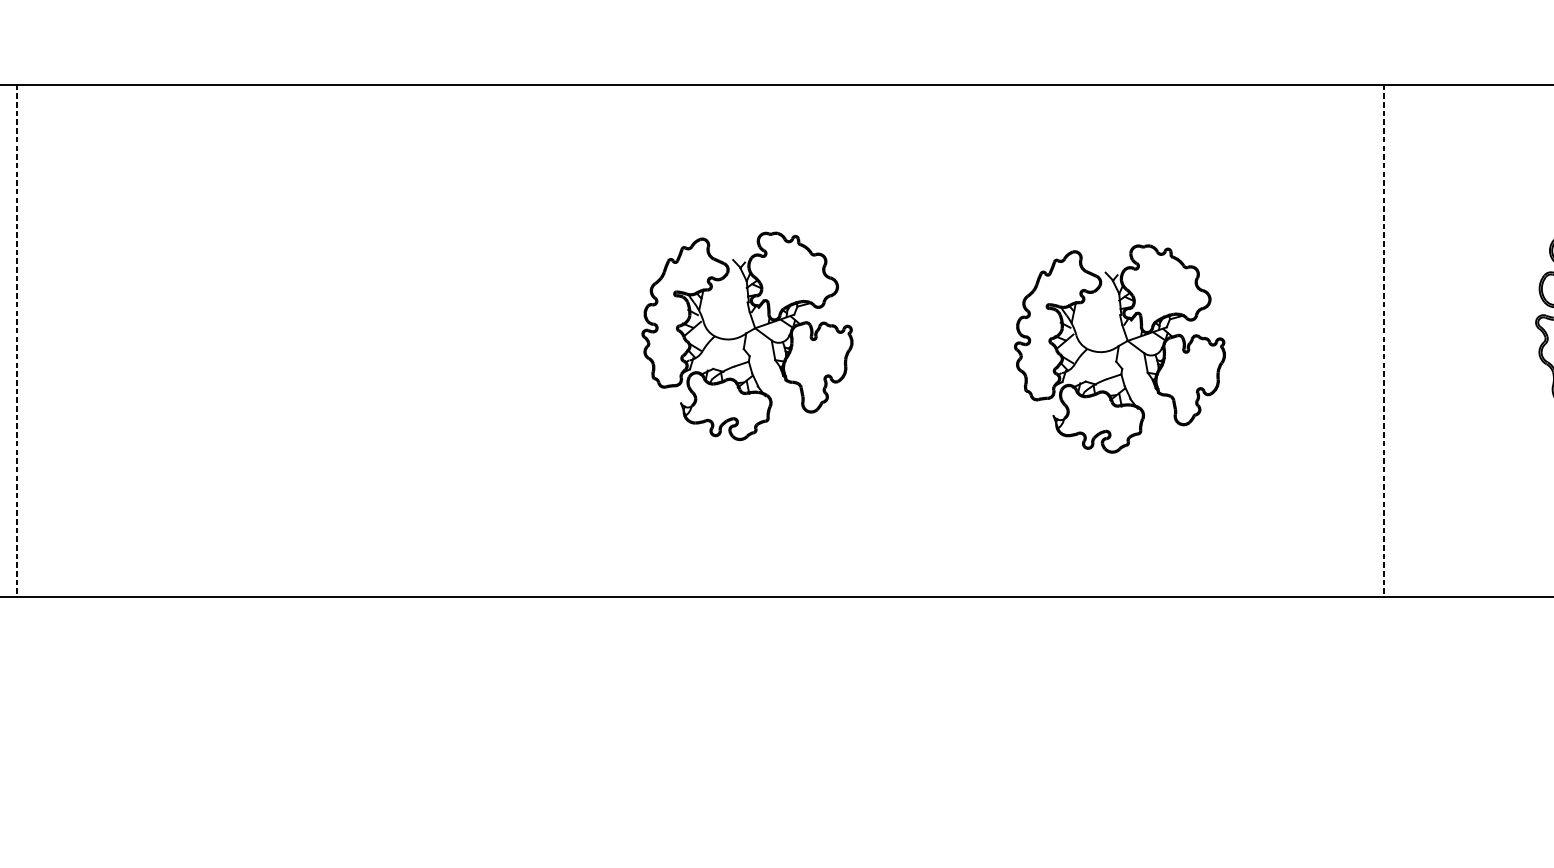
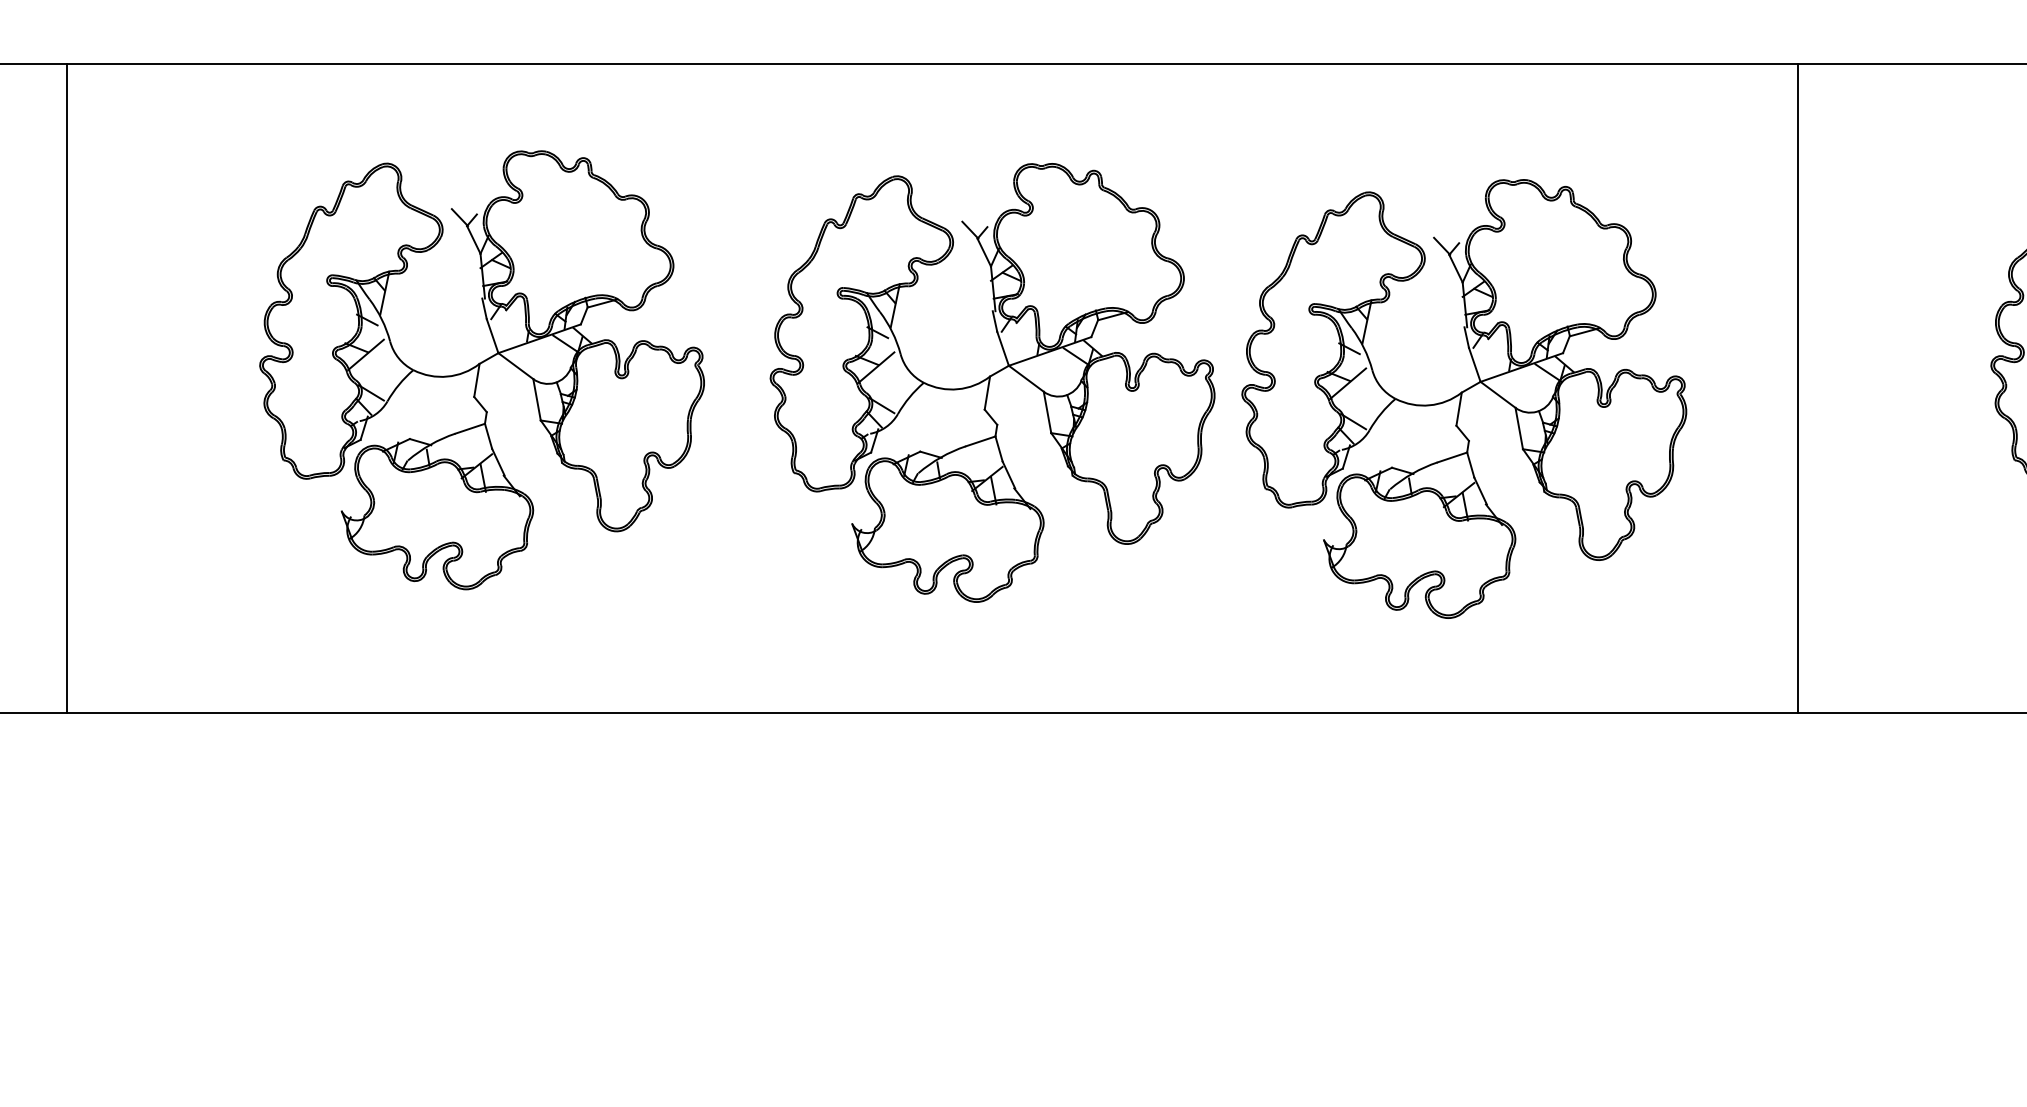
part: (344, 326) -> (481, 370), added
part: (747, 336) -> (992, 382), size x1.67
line: (17, 340) -> (67, 388), dashed -> solid
line: (1383, 340) -> (1798, 388), dashed -> solid
part: (1120, 348) -> (1464, 398), size x1.67

